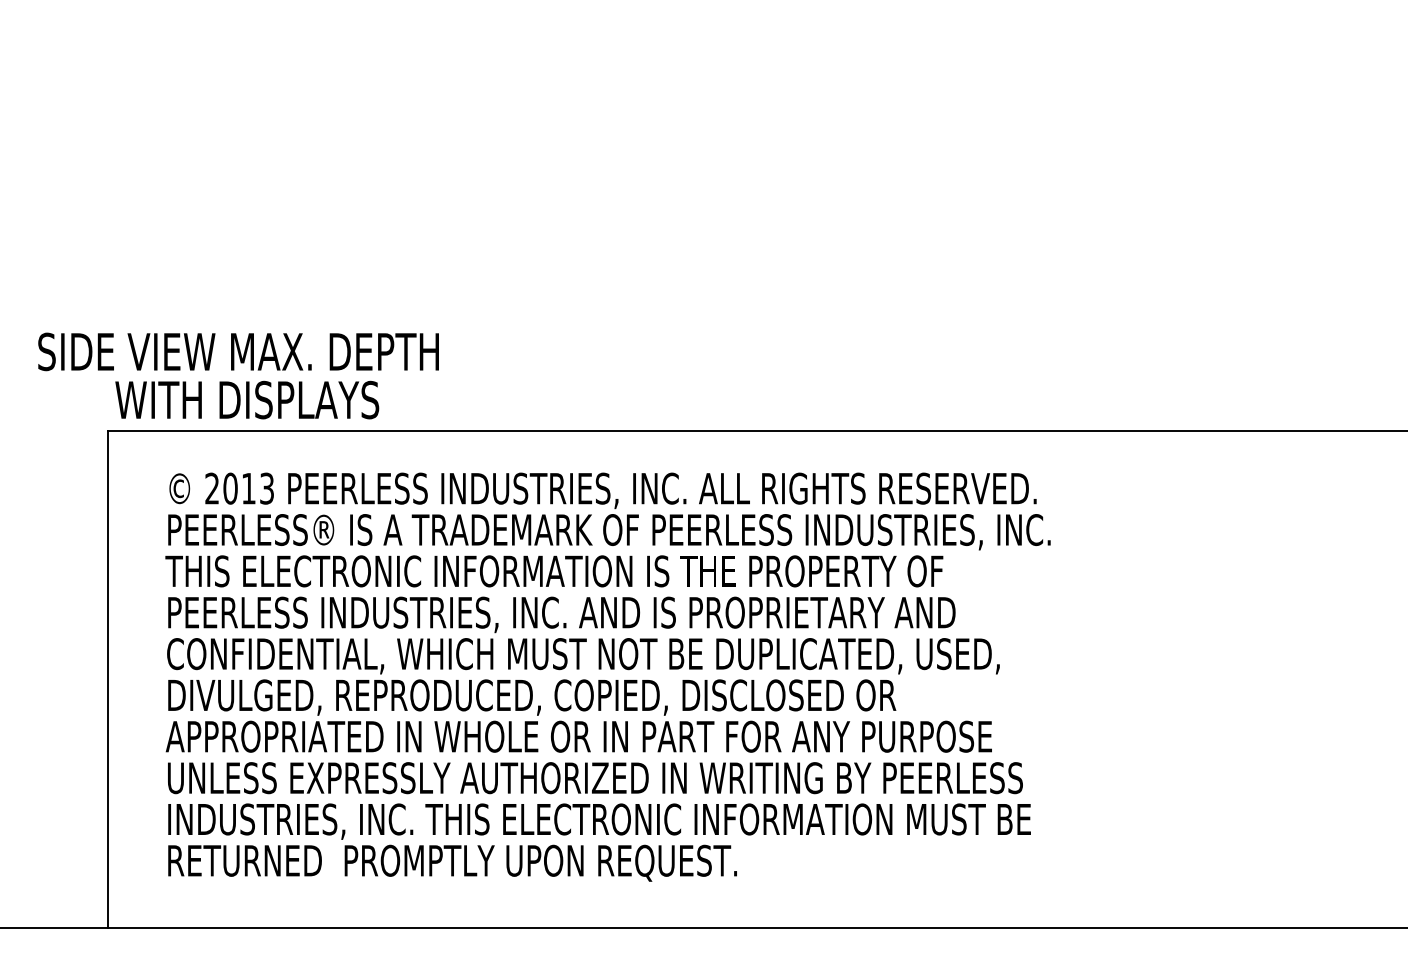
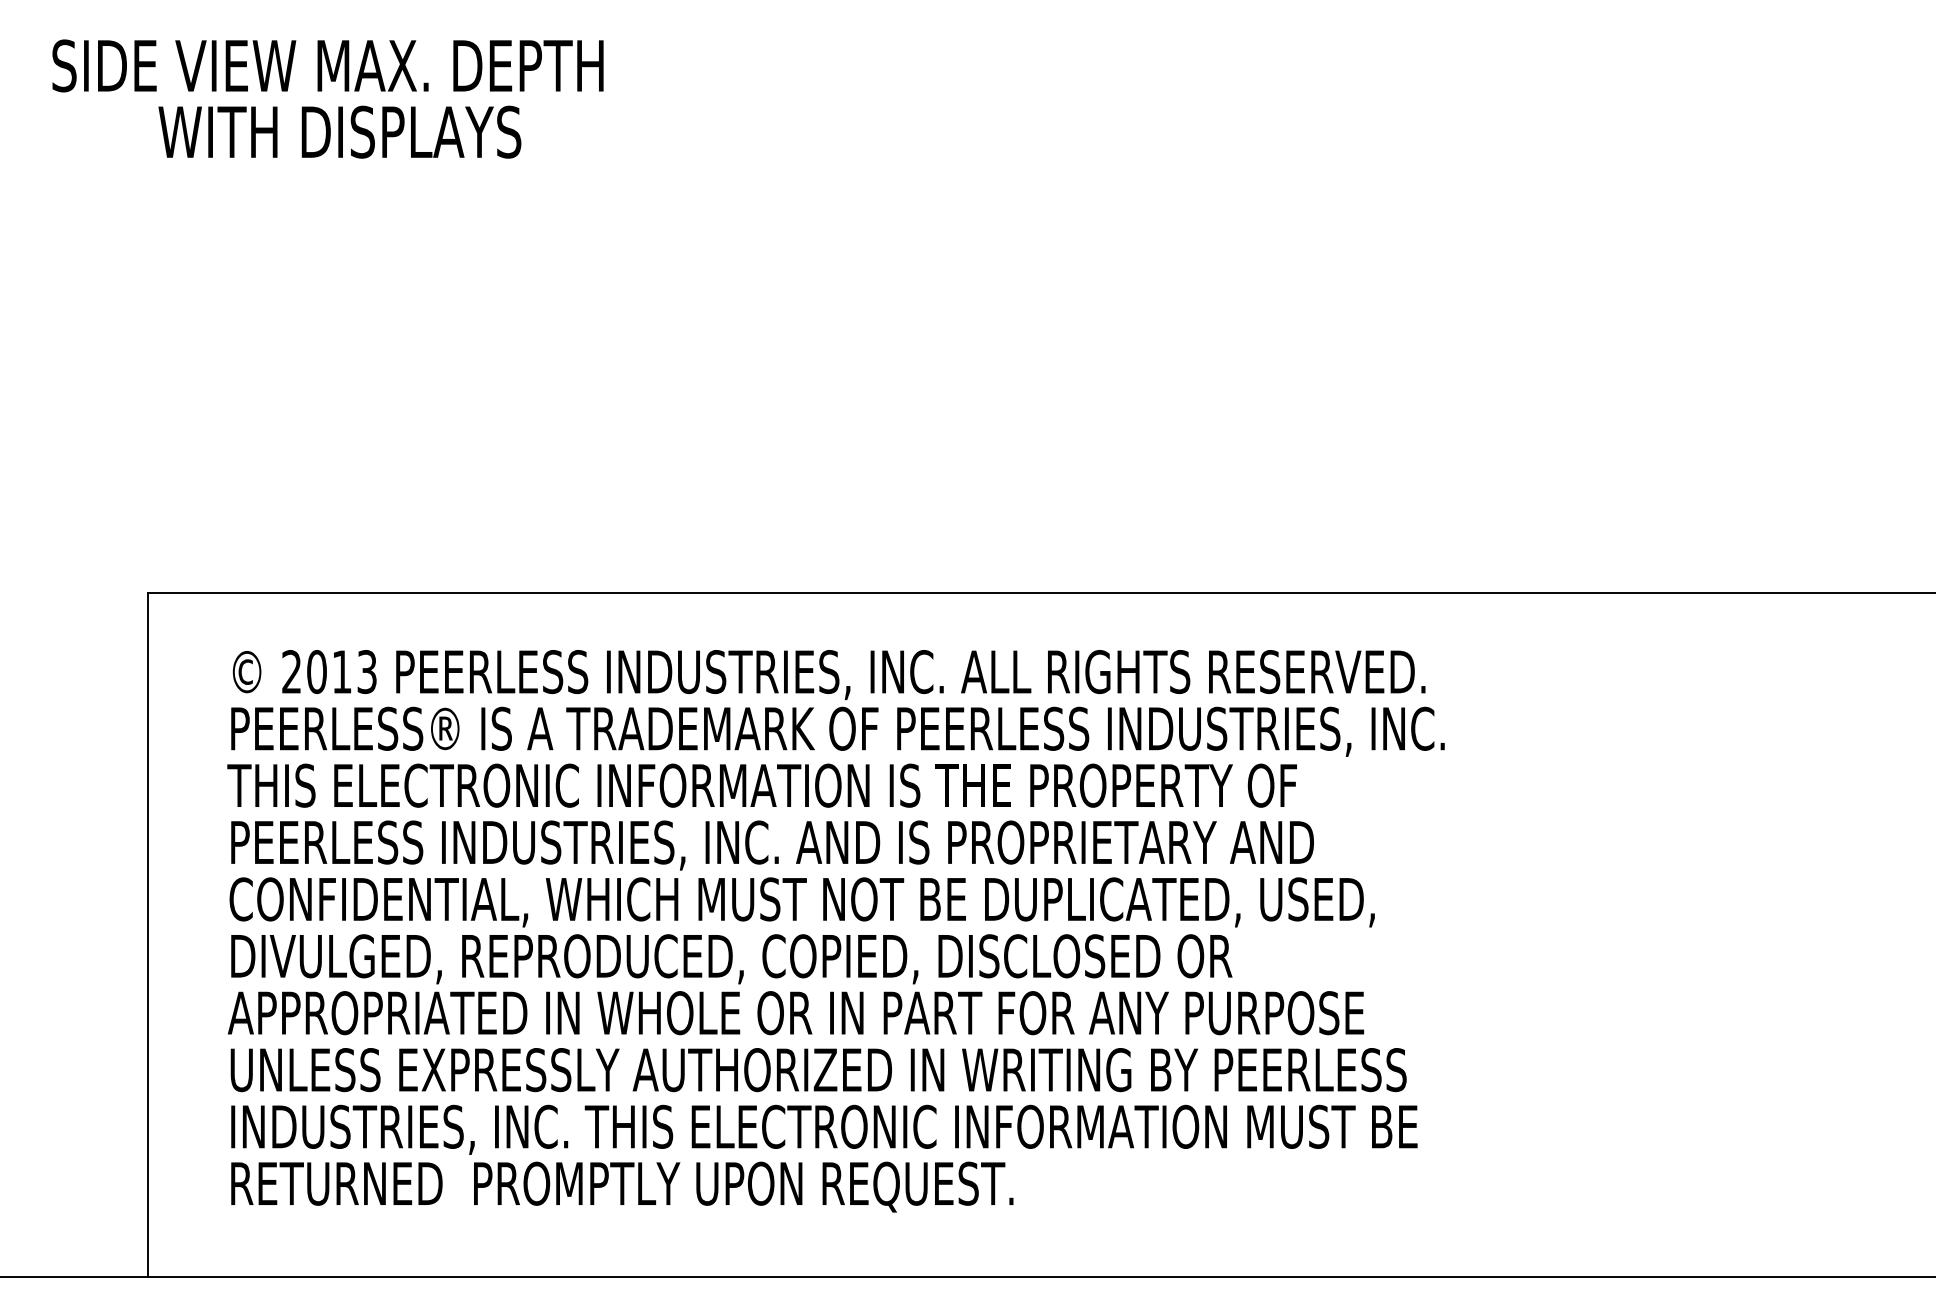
text: (238, 375) -> (327, 98), moved

